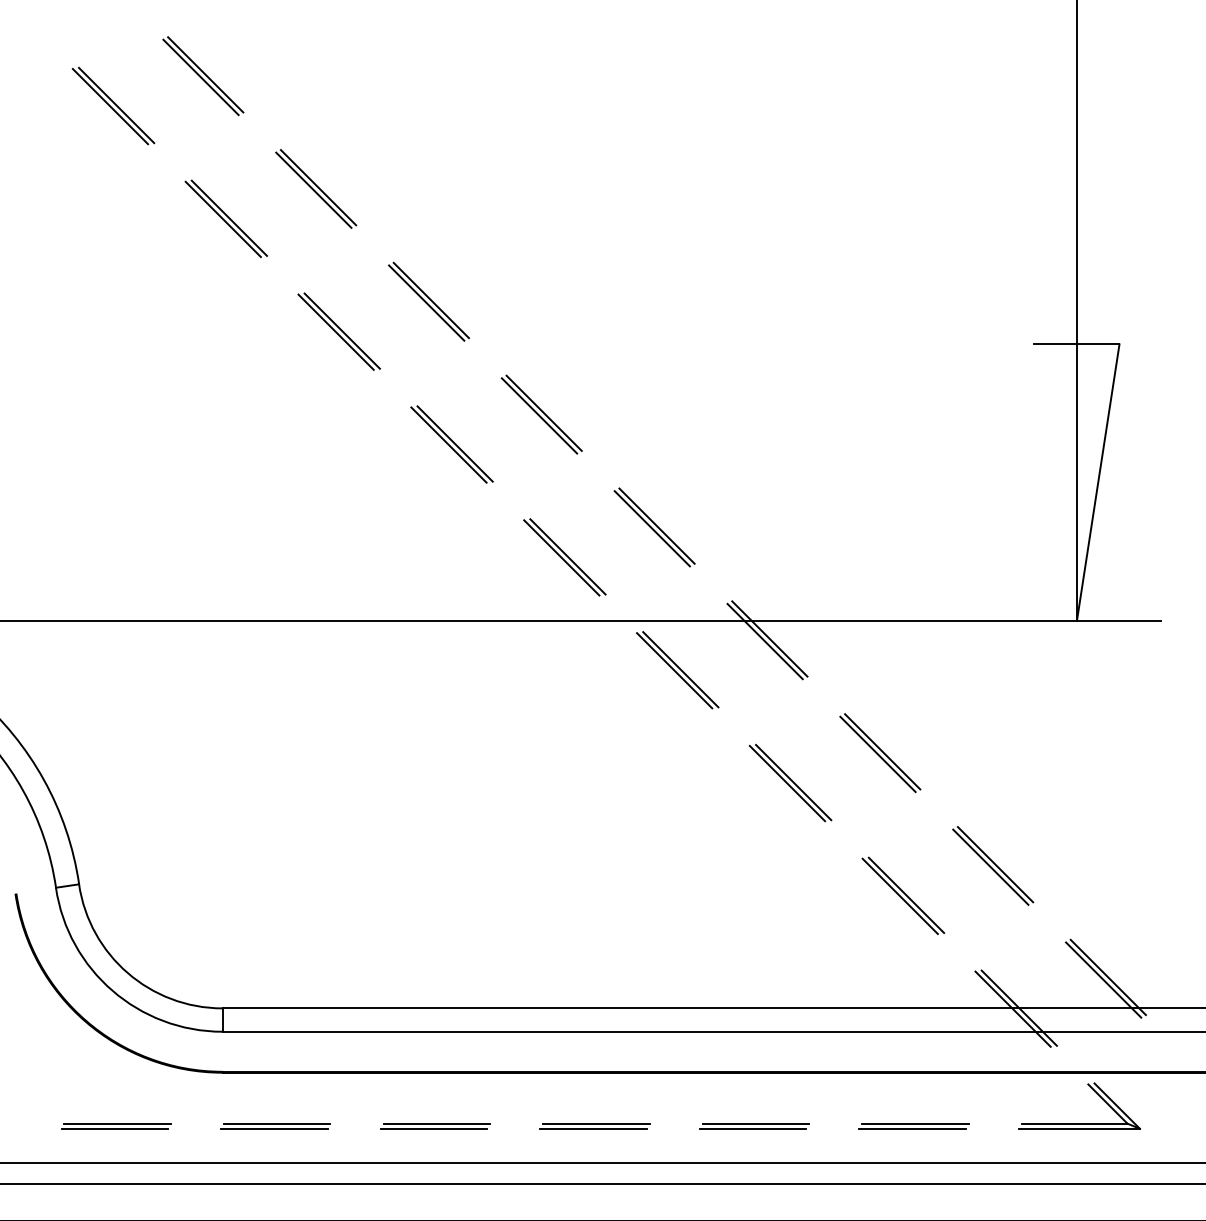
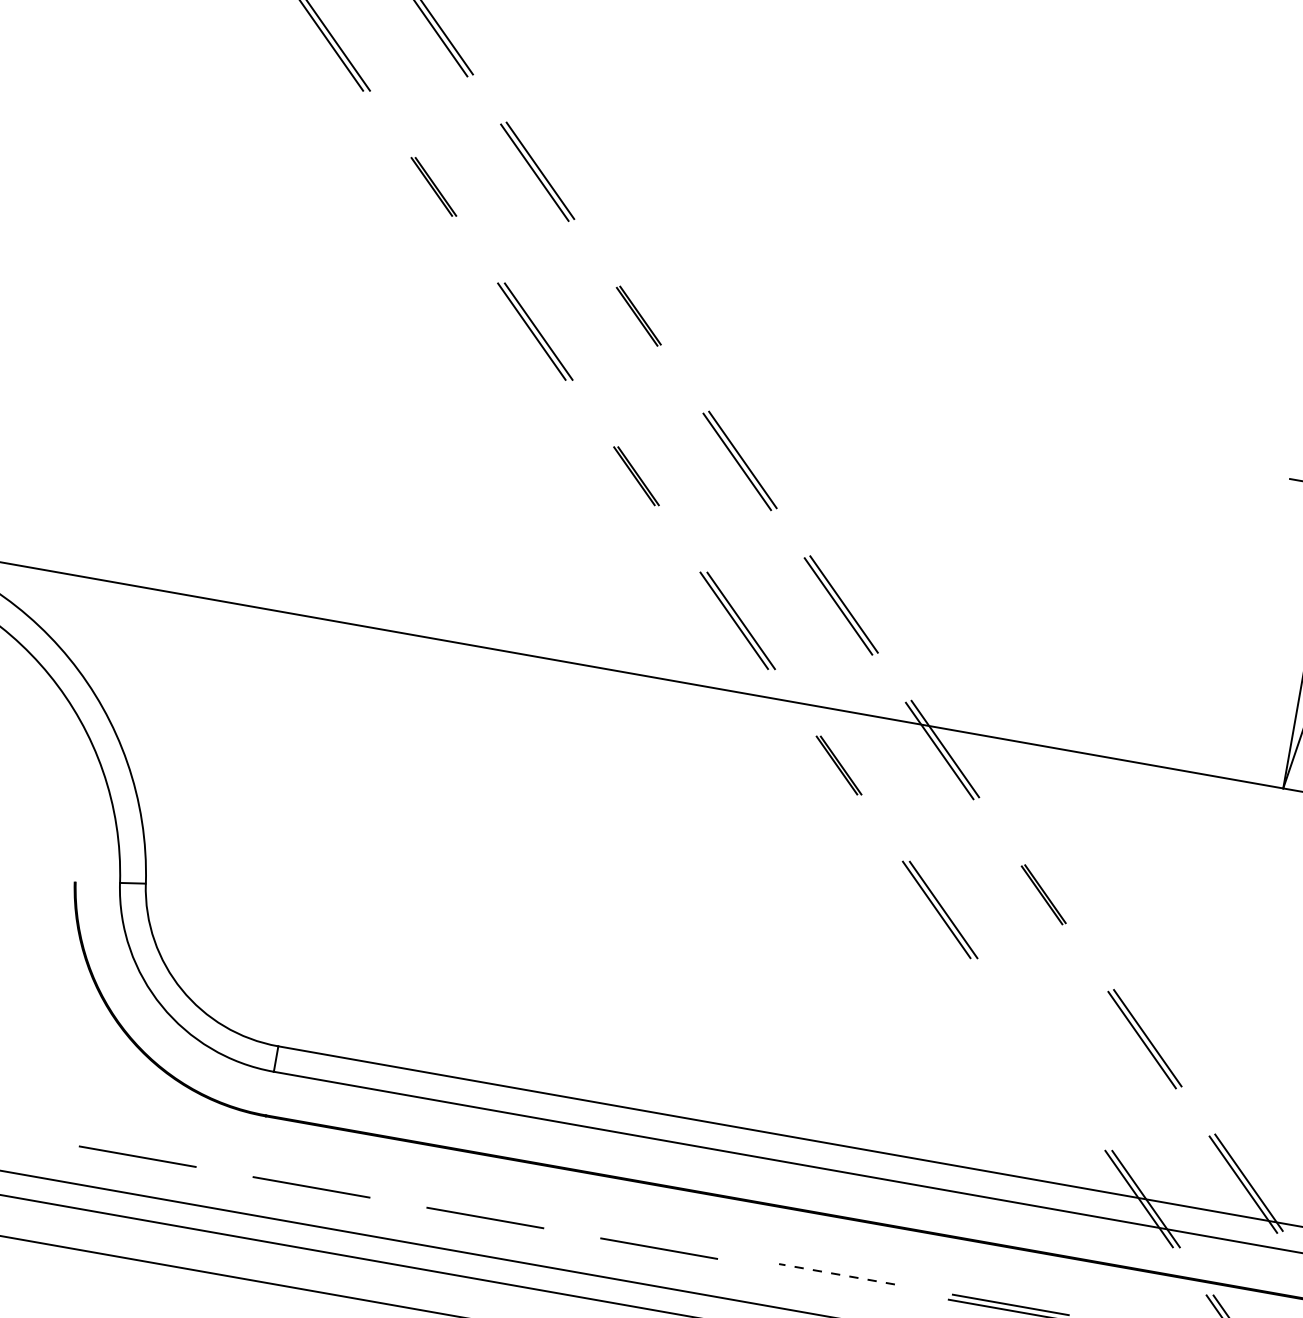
part: (225, 218) -> (433, 186), size x0.6
part: (428, 301) -> (638, 315), size x0.6
part: (451, 444) -> (635, 476), size x0.6
part: (677, 670) -> (838, 765), size x0.6
part: (880, 753) -> (1043, 895), size x0.6
part: (902, 895) -> (1040, 1053), removed
line: (117, 1123) -> (141, 1151), removed
line: (276, 1123) -> (314, 1182), removed
line: (436, 1123) -> (489, 1212), removed
line: (596, 1123) -> (663, 1243), removed
line: (755, 1123) -> (836, 1274), solid -> dashed
line: (752, 1128) -> (832, 1278), removed

